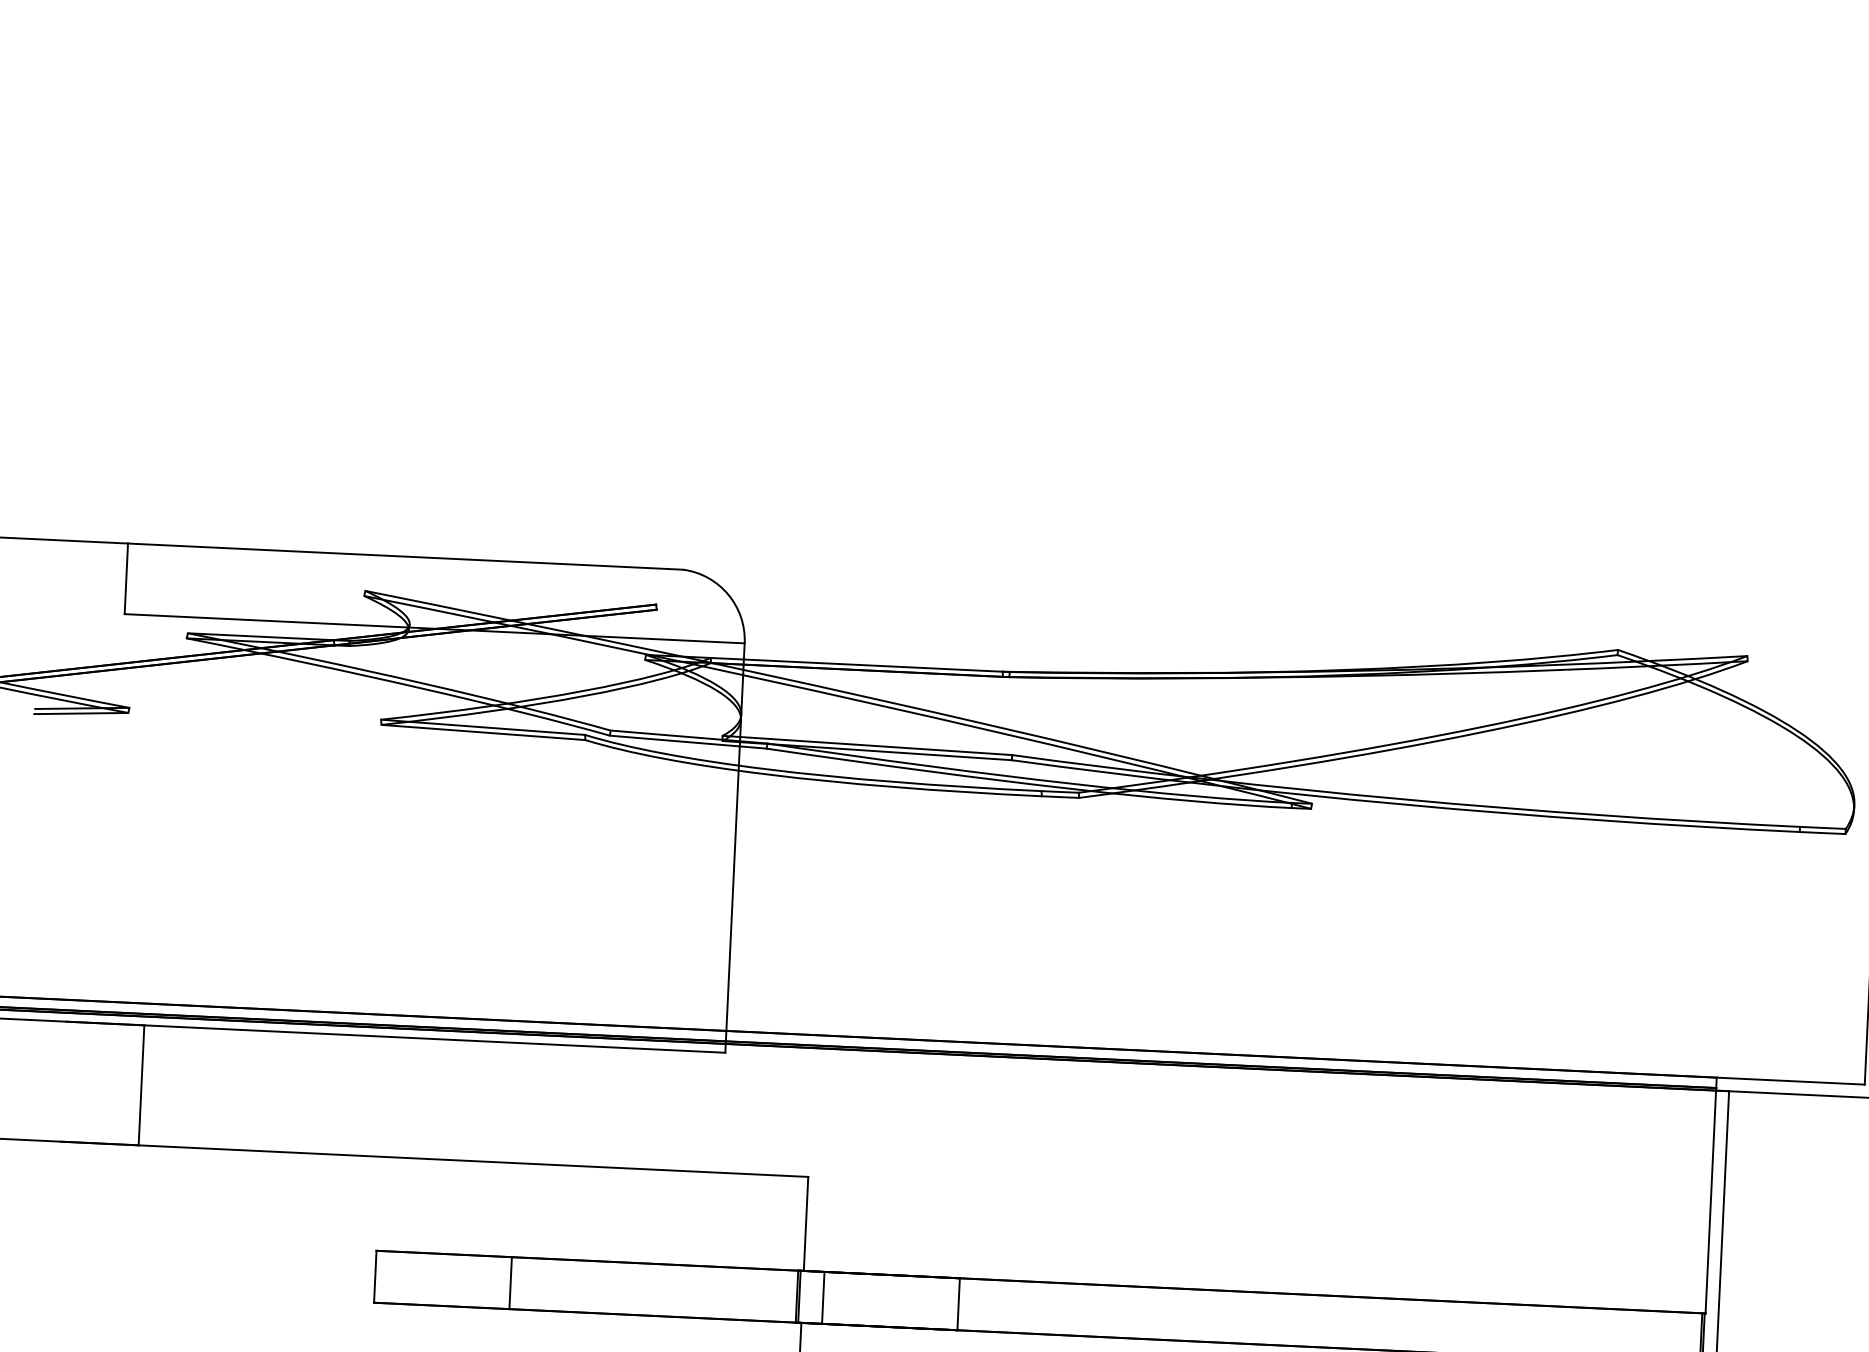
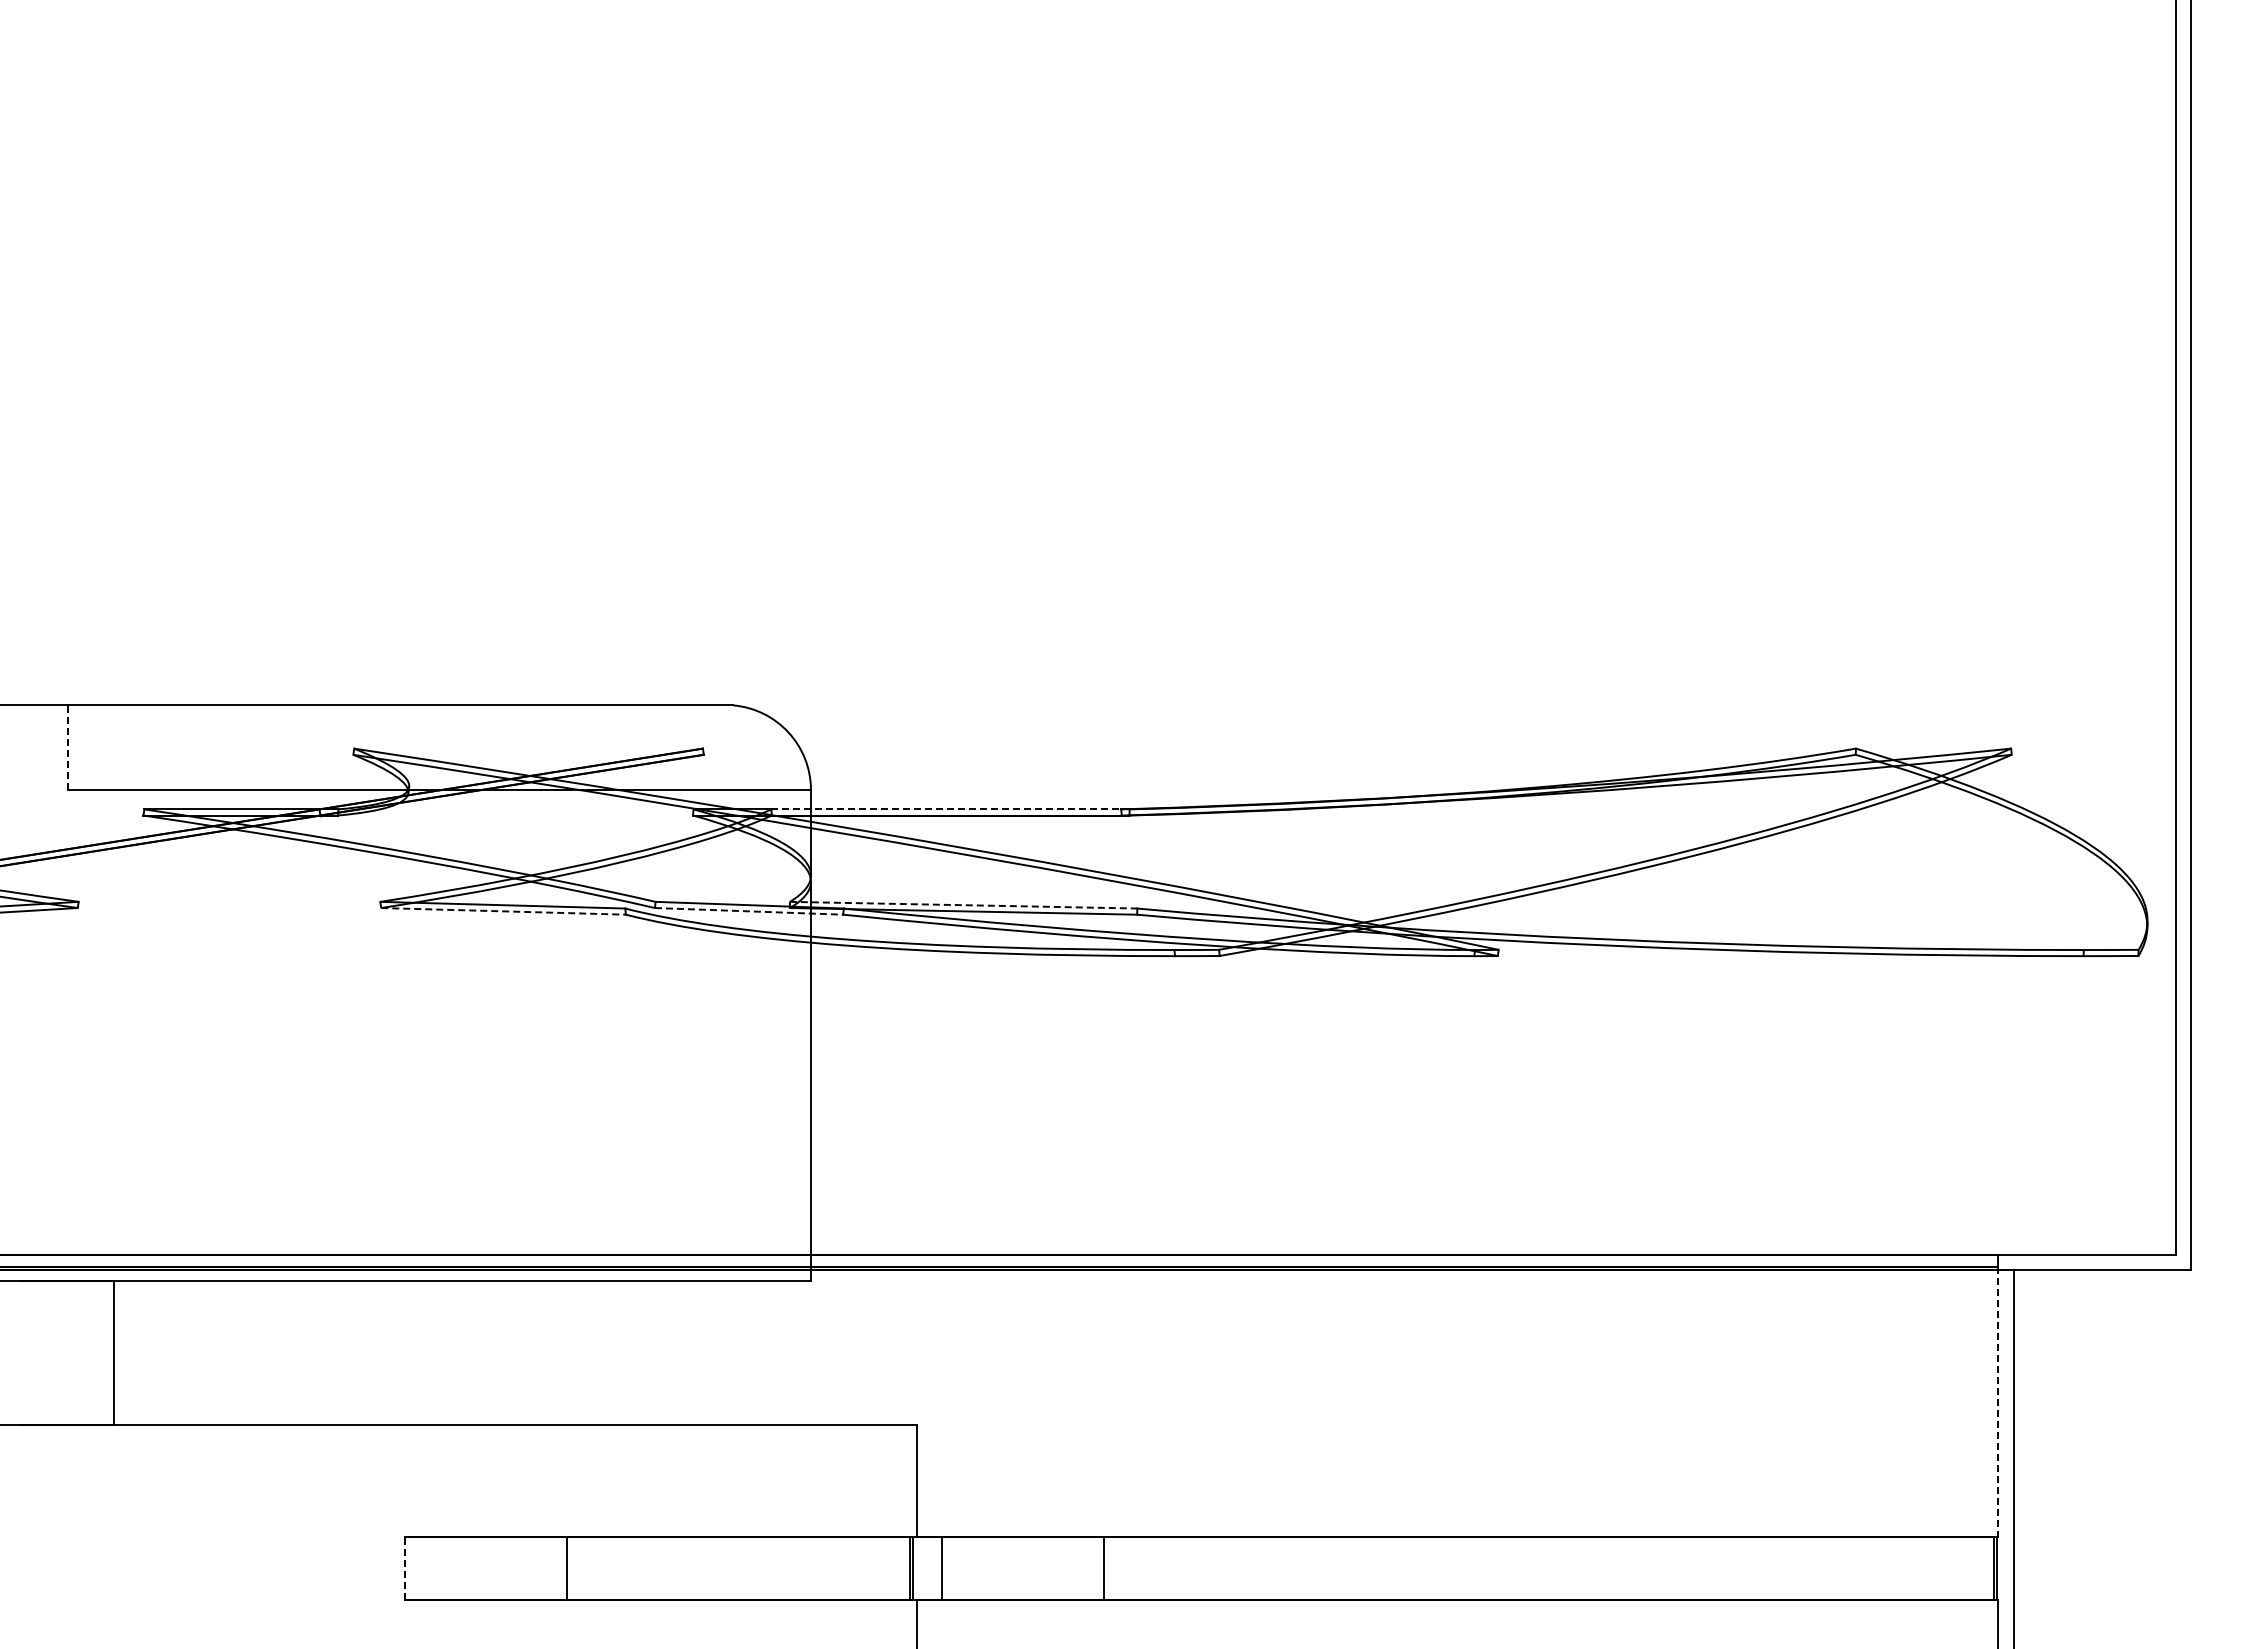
line: (126, 578) -> (67, 747), solid -> dashed
line: (856, 664) -> (946, 809), solid -> dashed
line: (484, 732) -> (504, 911), solid -> dashed
line: (688, 742) -> (749, 911), solid -> dashed
line: (867, 745) -> (963, 905), solid -> dashed
line: (1711, 1201) -> (1998, 1402), solid -> dashed
line: (375, 1275) -> (404, 1567), solid -> dashed

